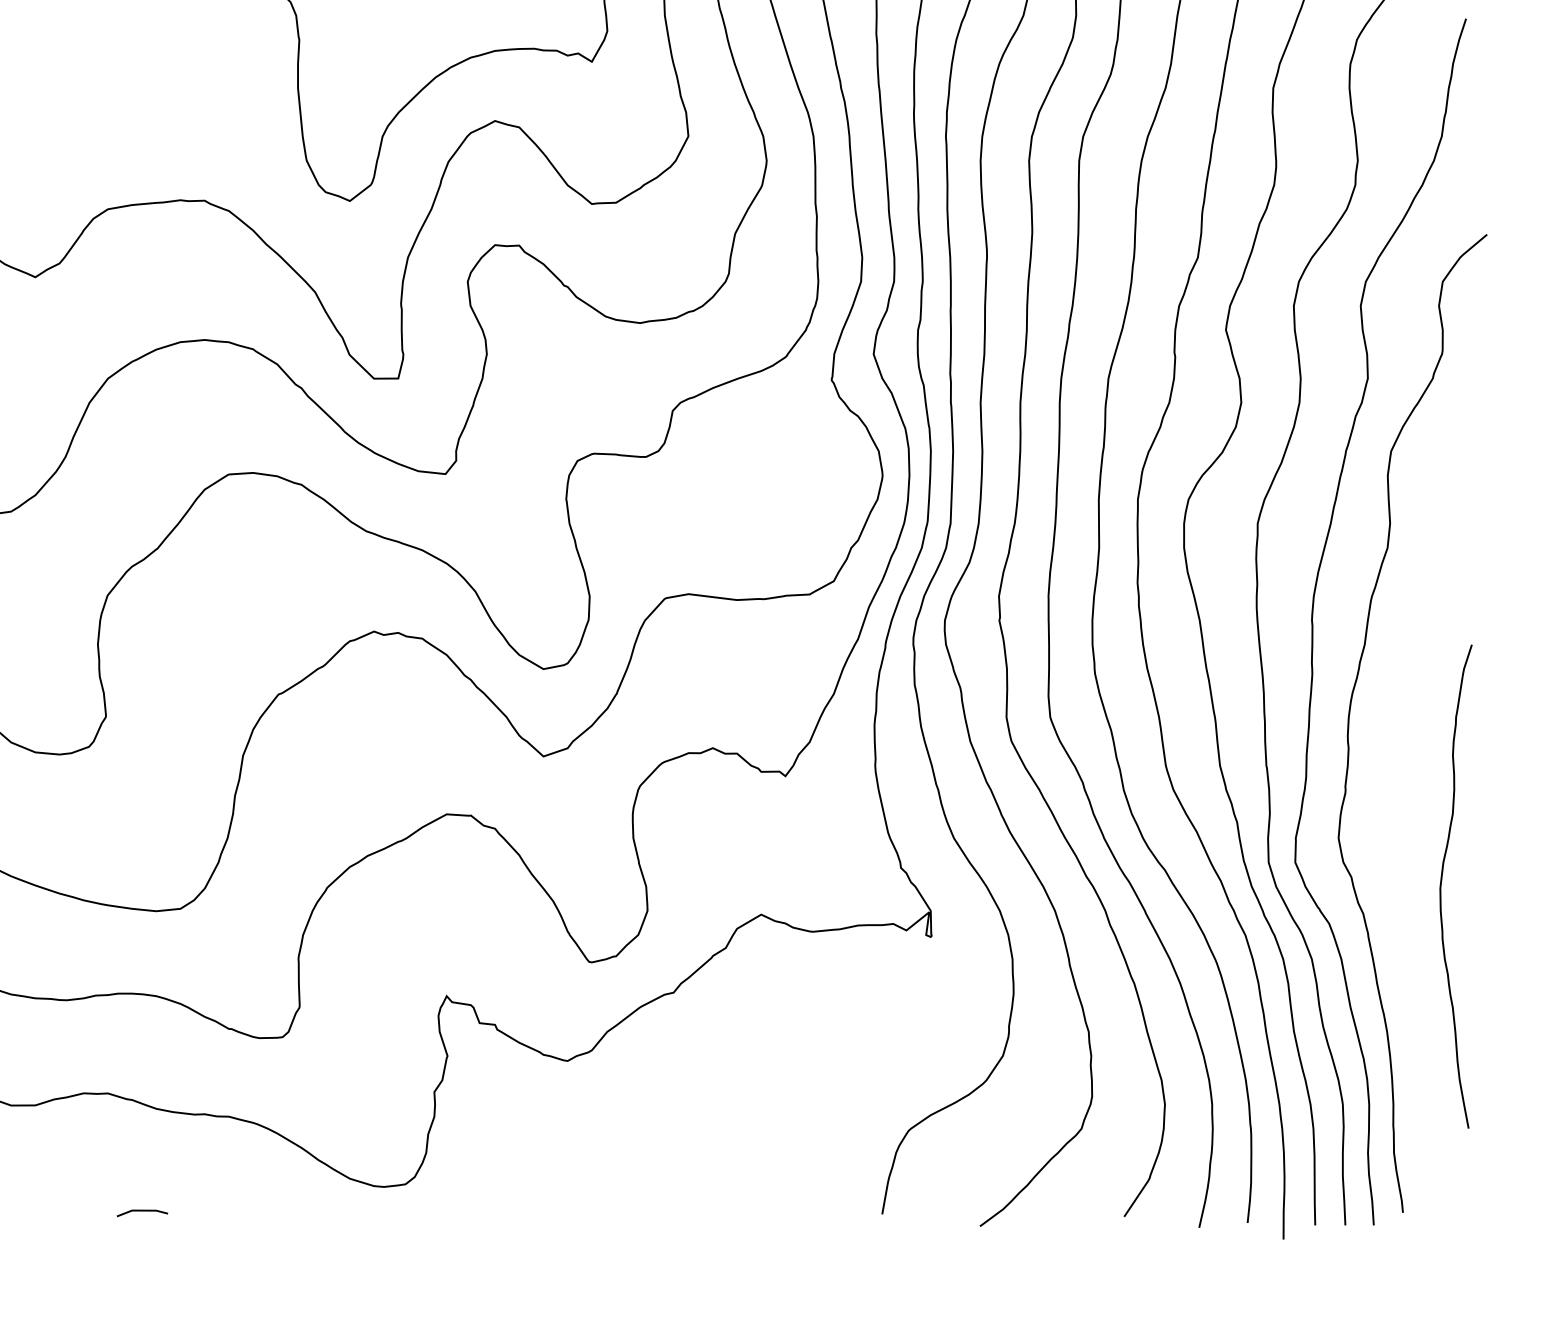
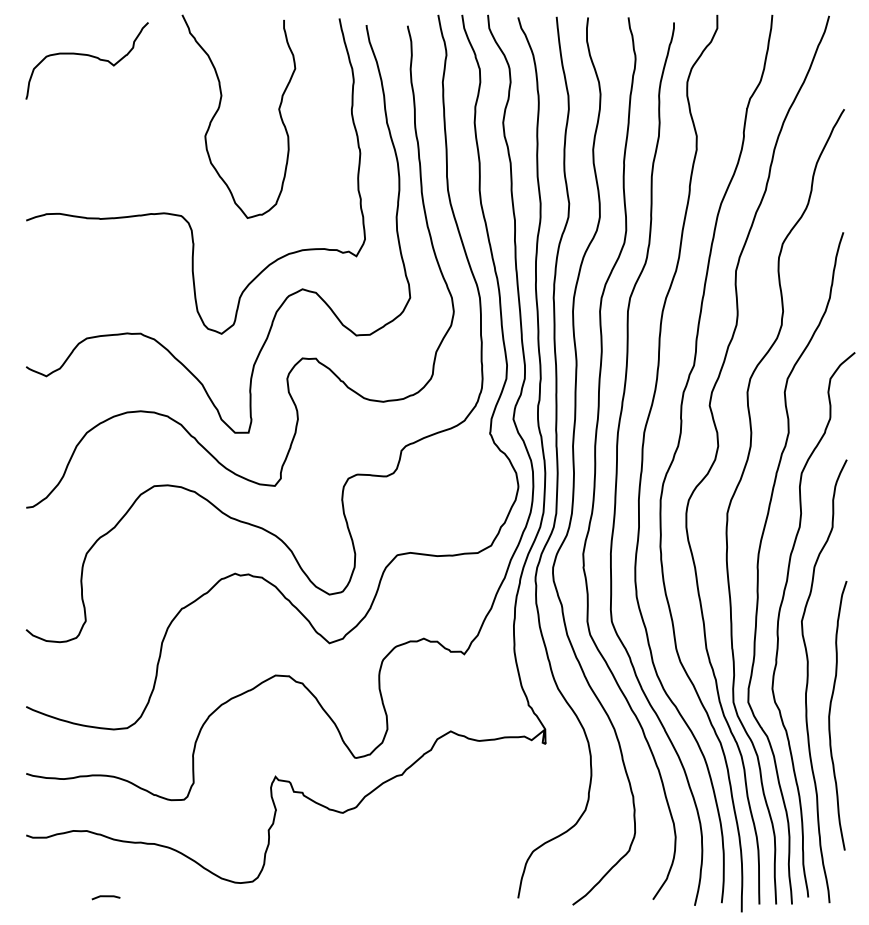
curve: (1403, 825) -> (808, 681), added

